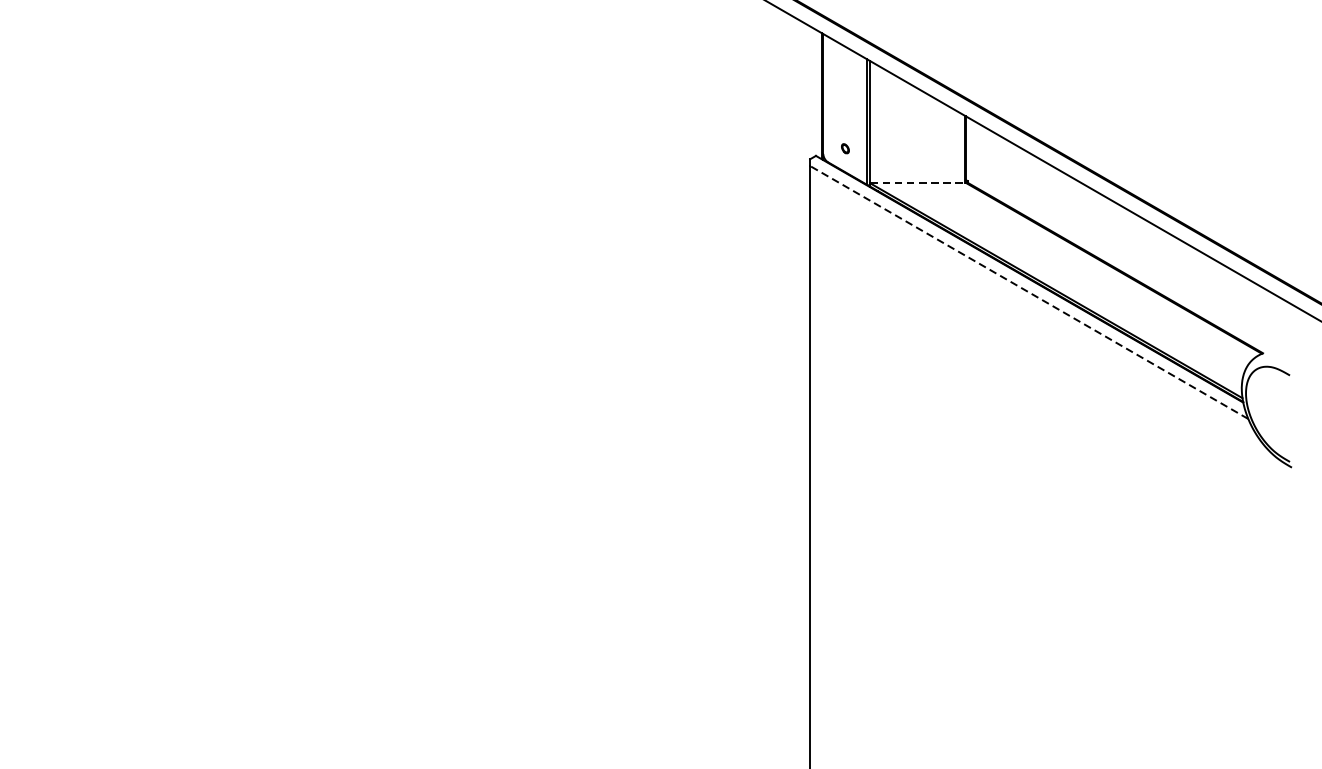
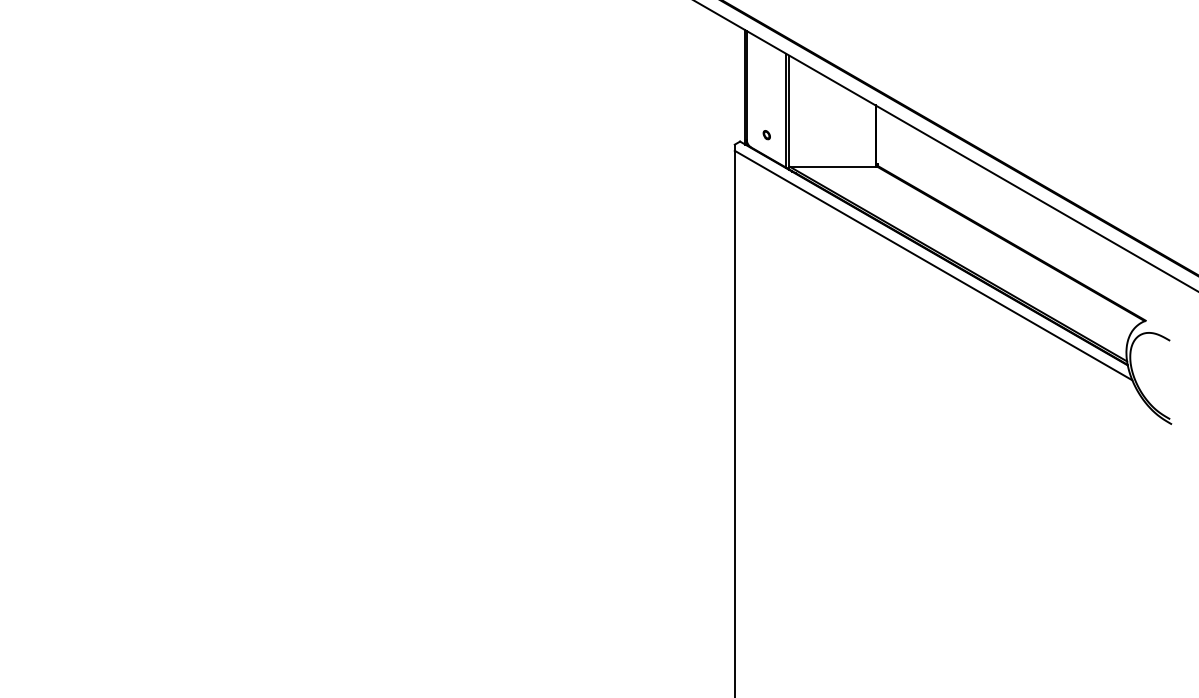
line: (918, 183) -> (833, 166), dashed -> solid
line: (1029, 292) -> (933, 265), dashed -> solid

